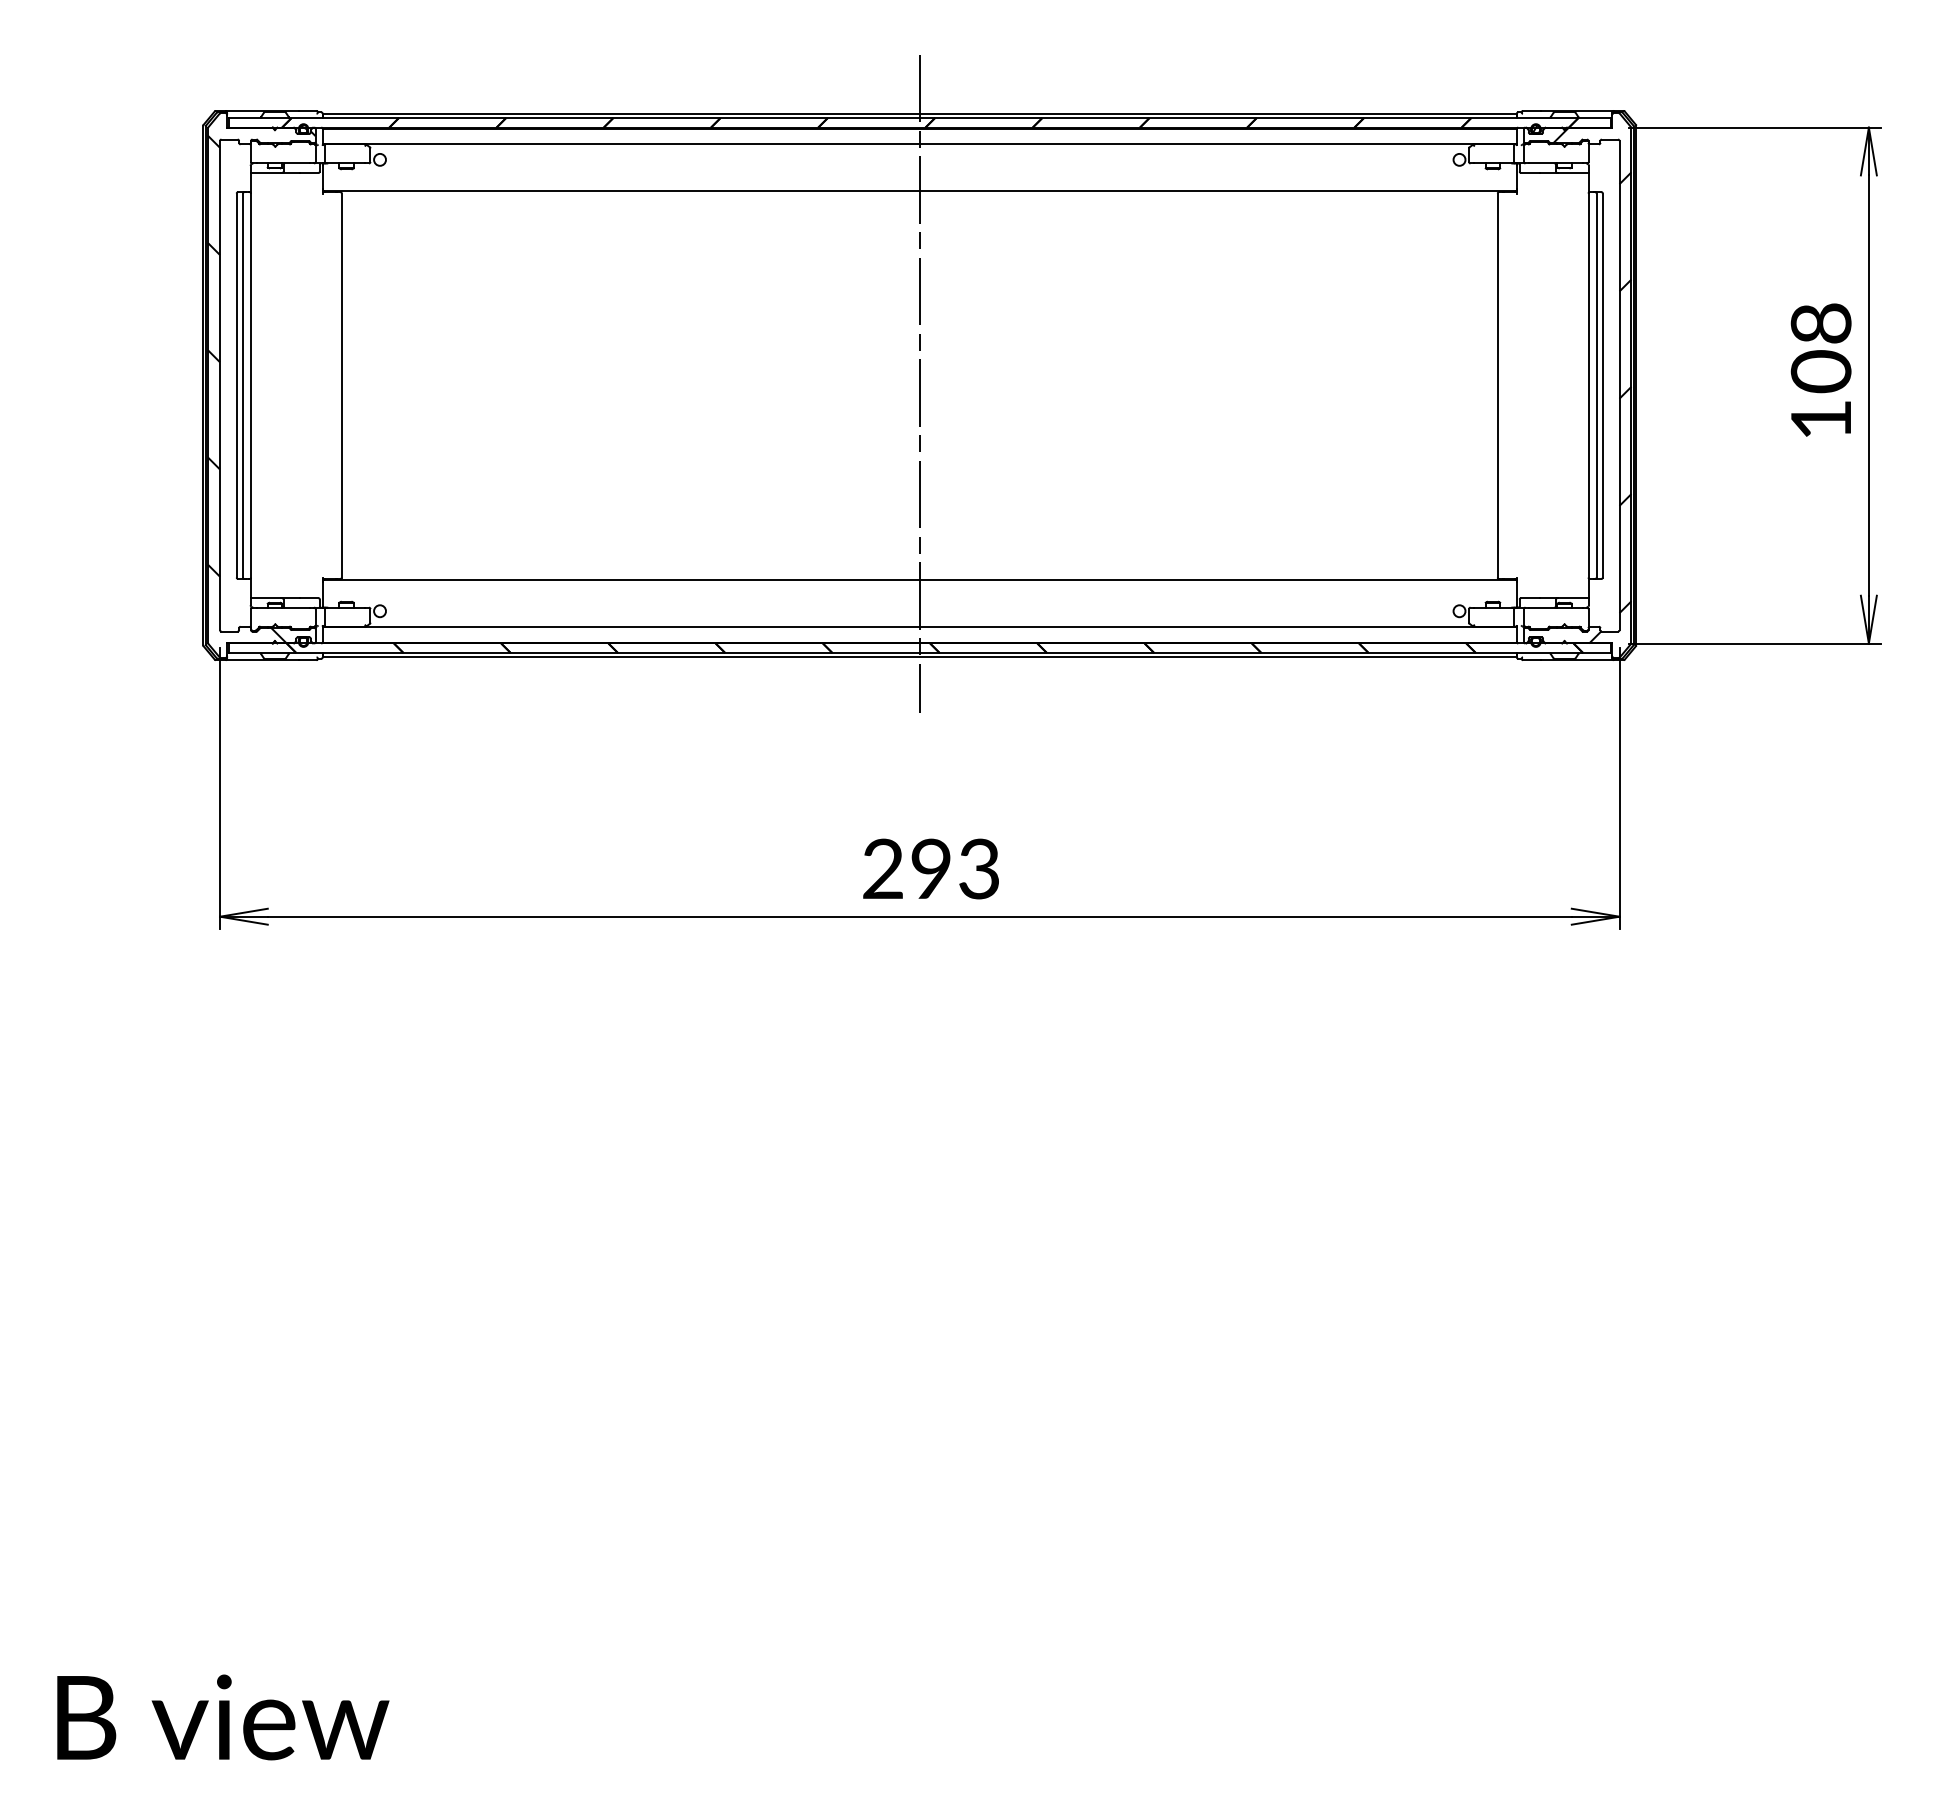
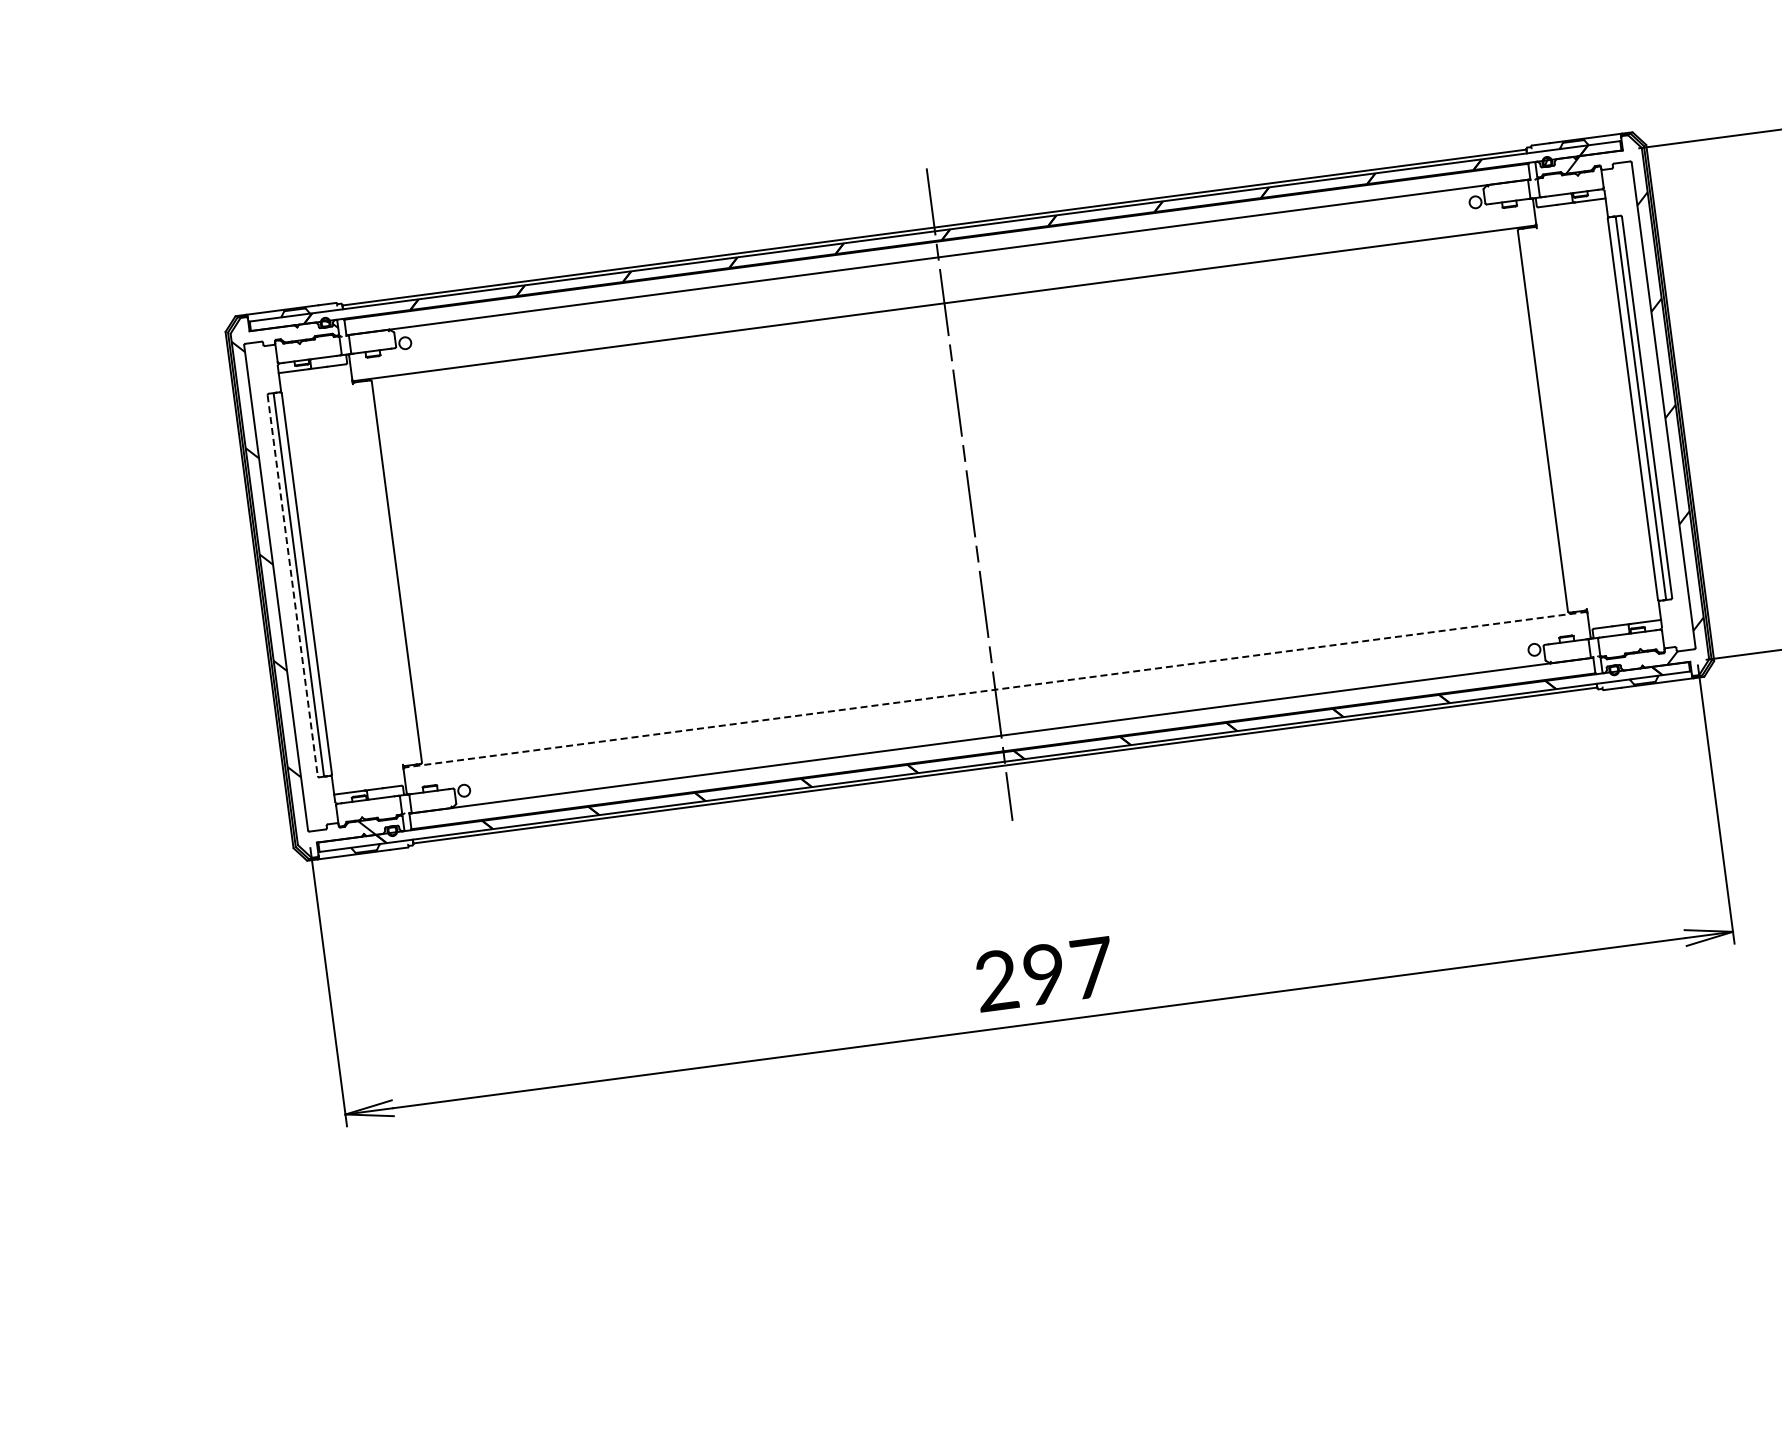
line: (236, 386) -> (292, 586), solid -> dashed
line: (919, 580) -> (995, 689), solid -> dashed
text: (979, 868) -> (1092, 967), 293 -> 297

